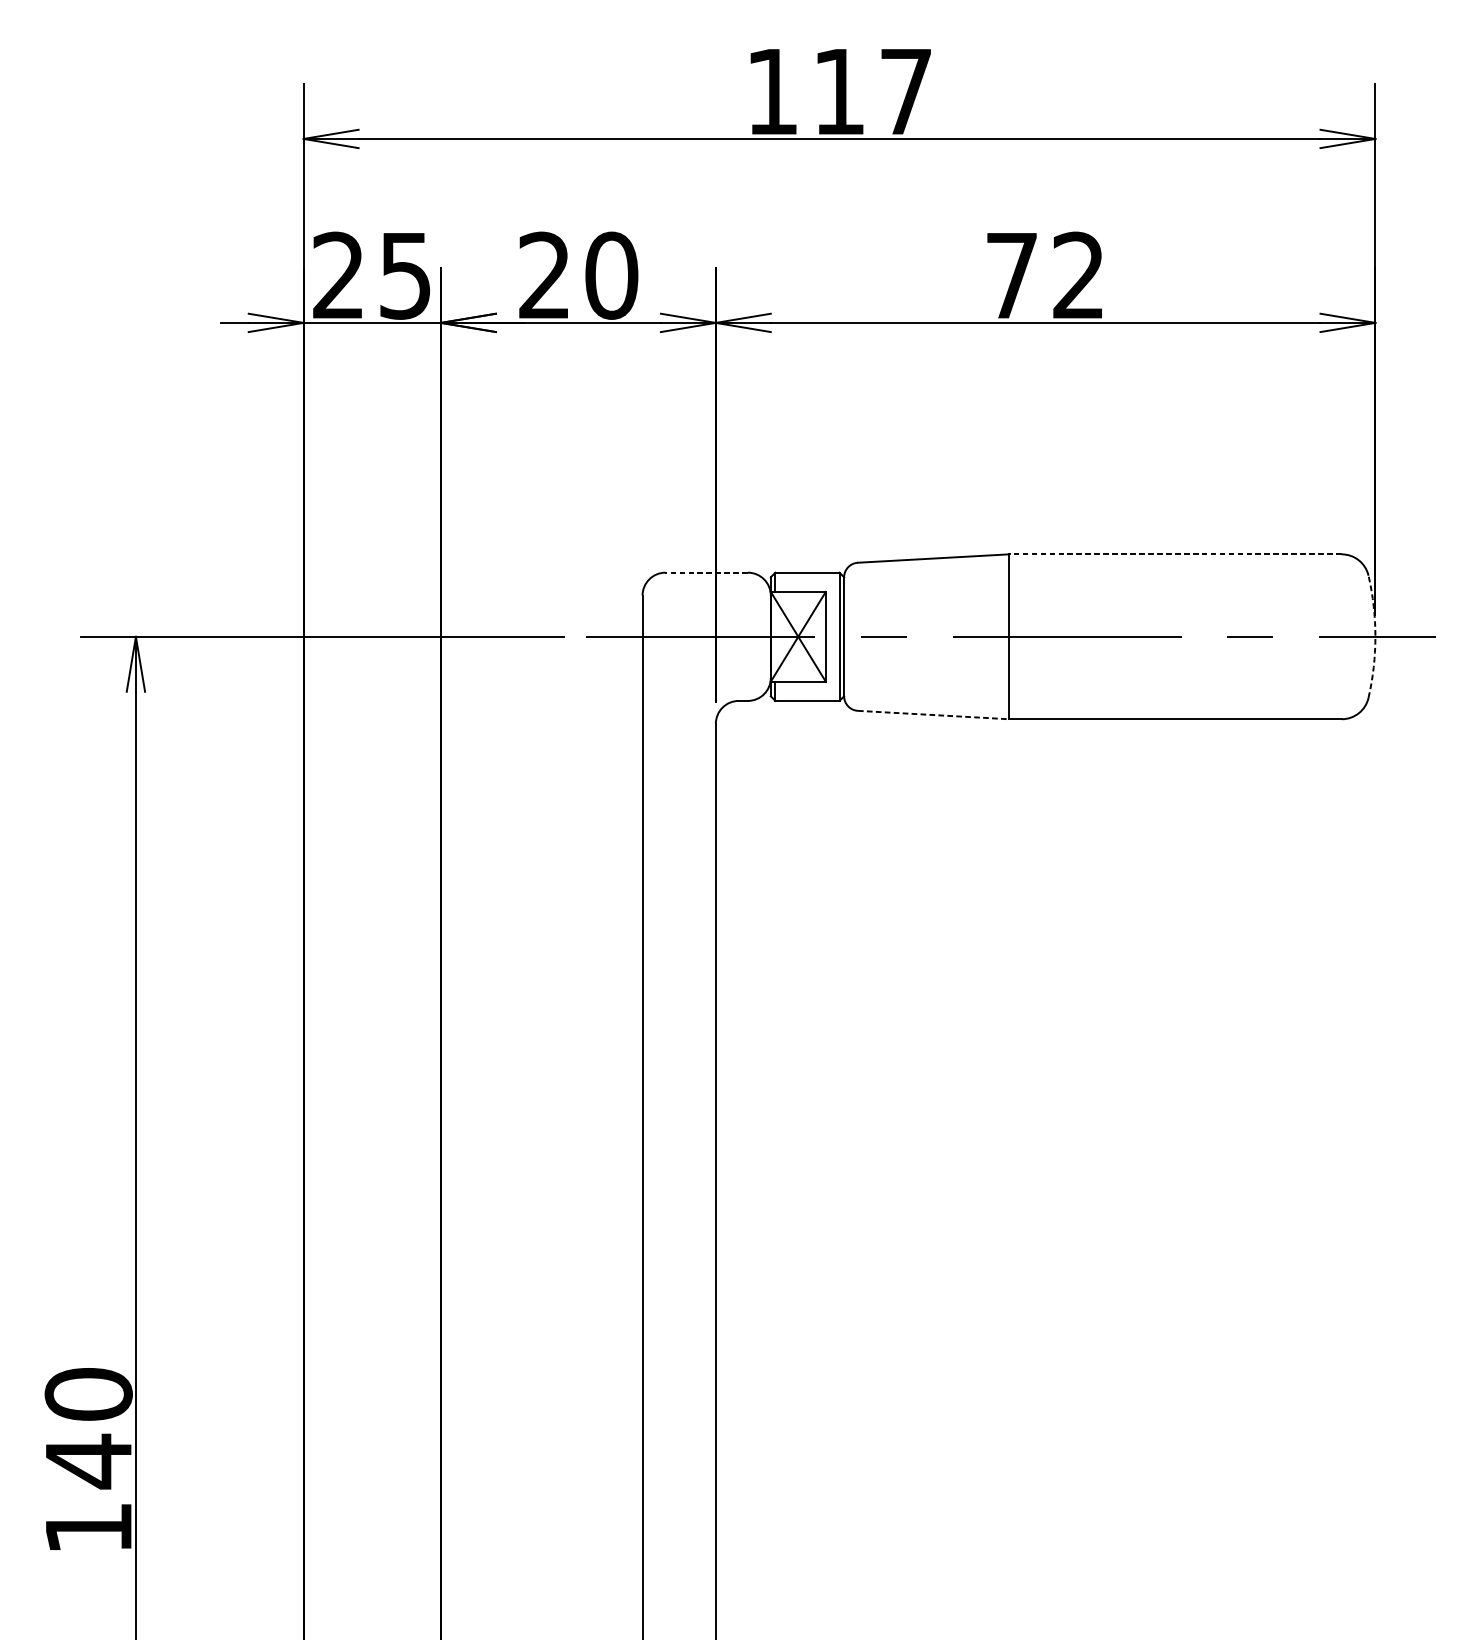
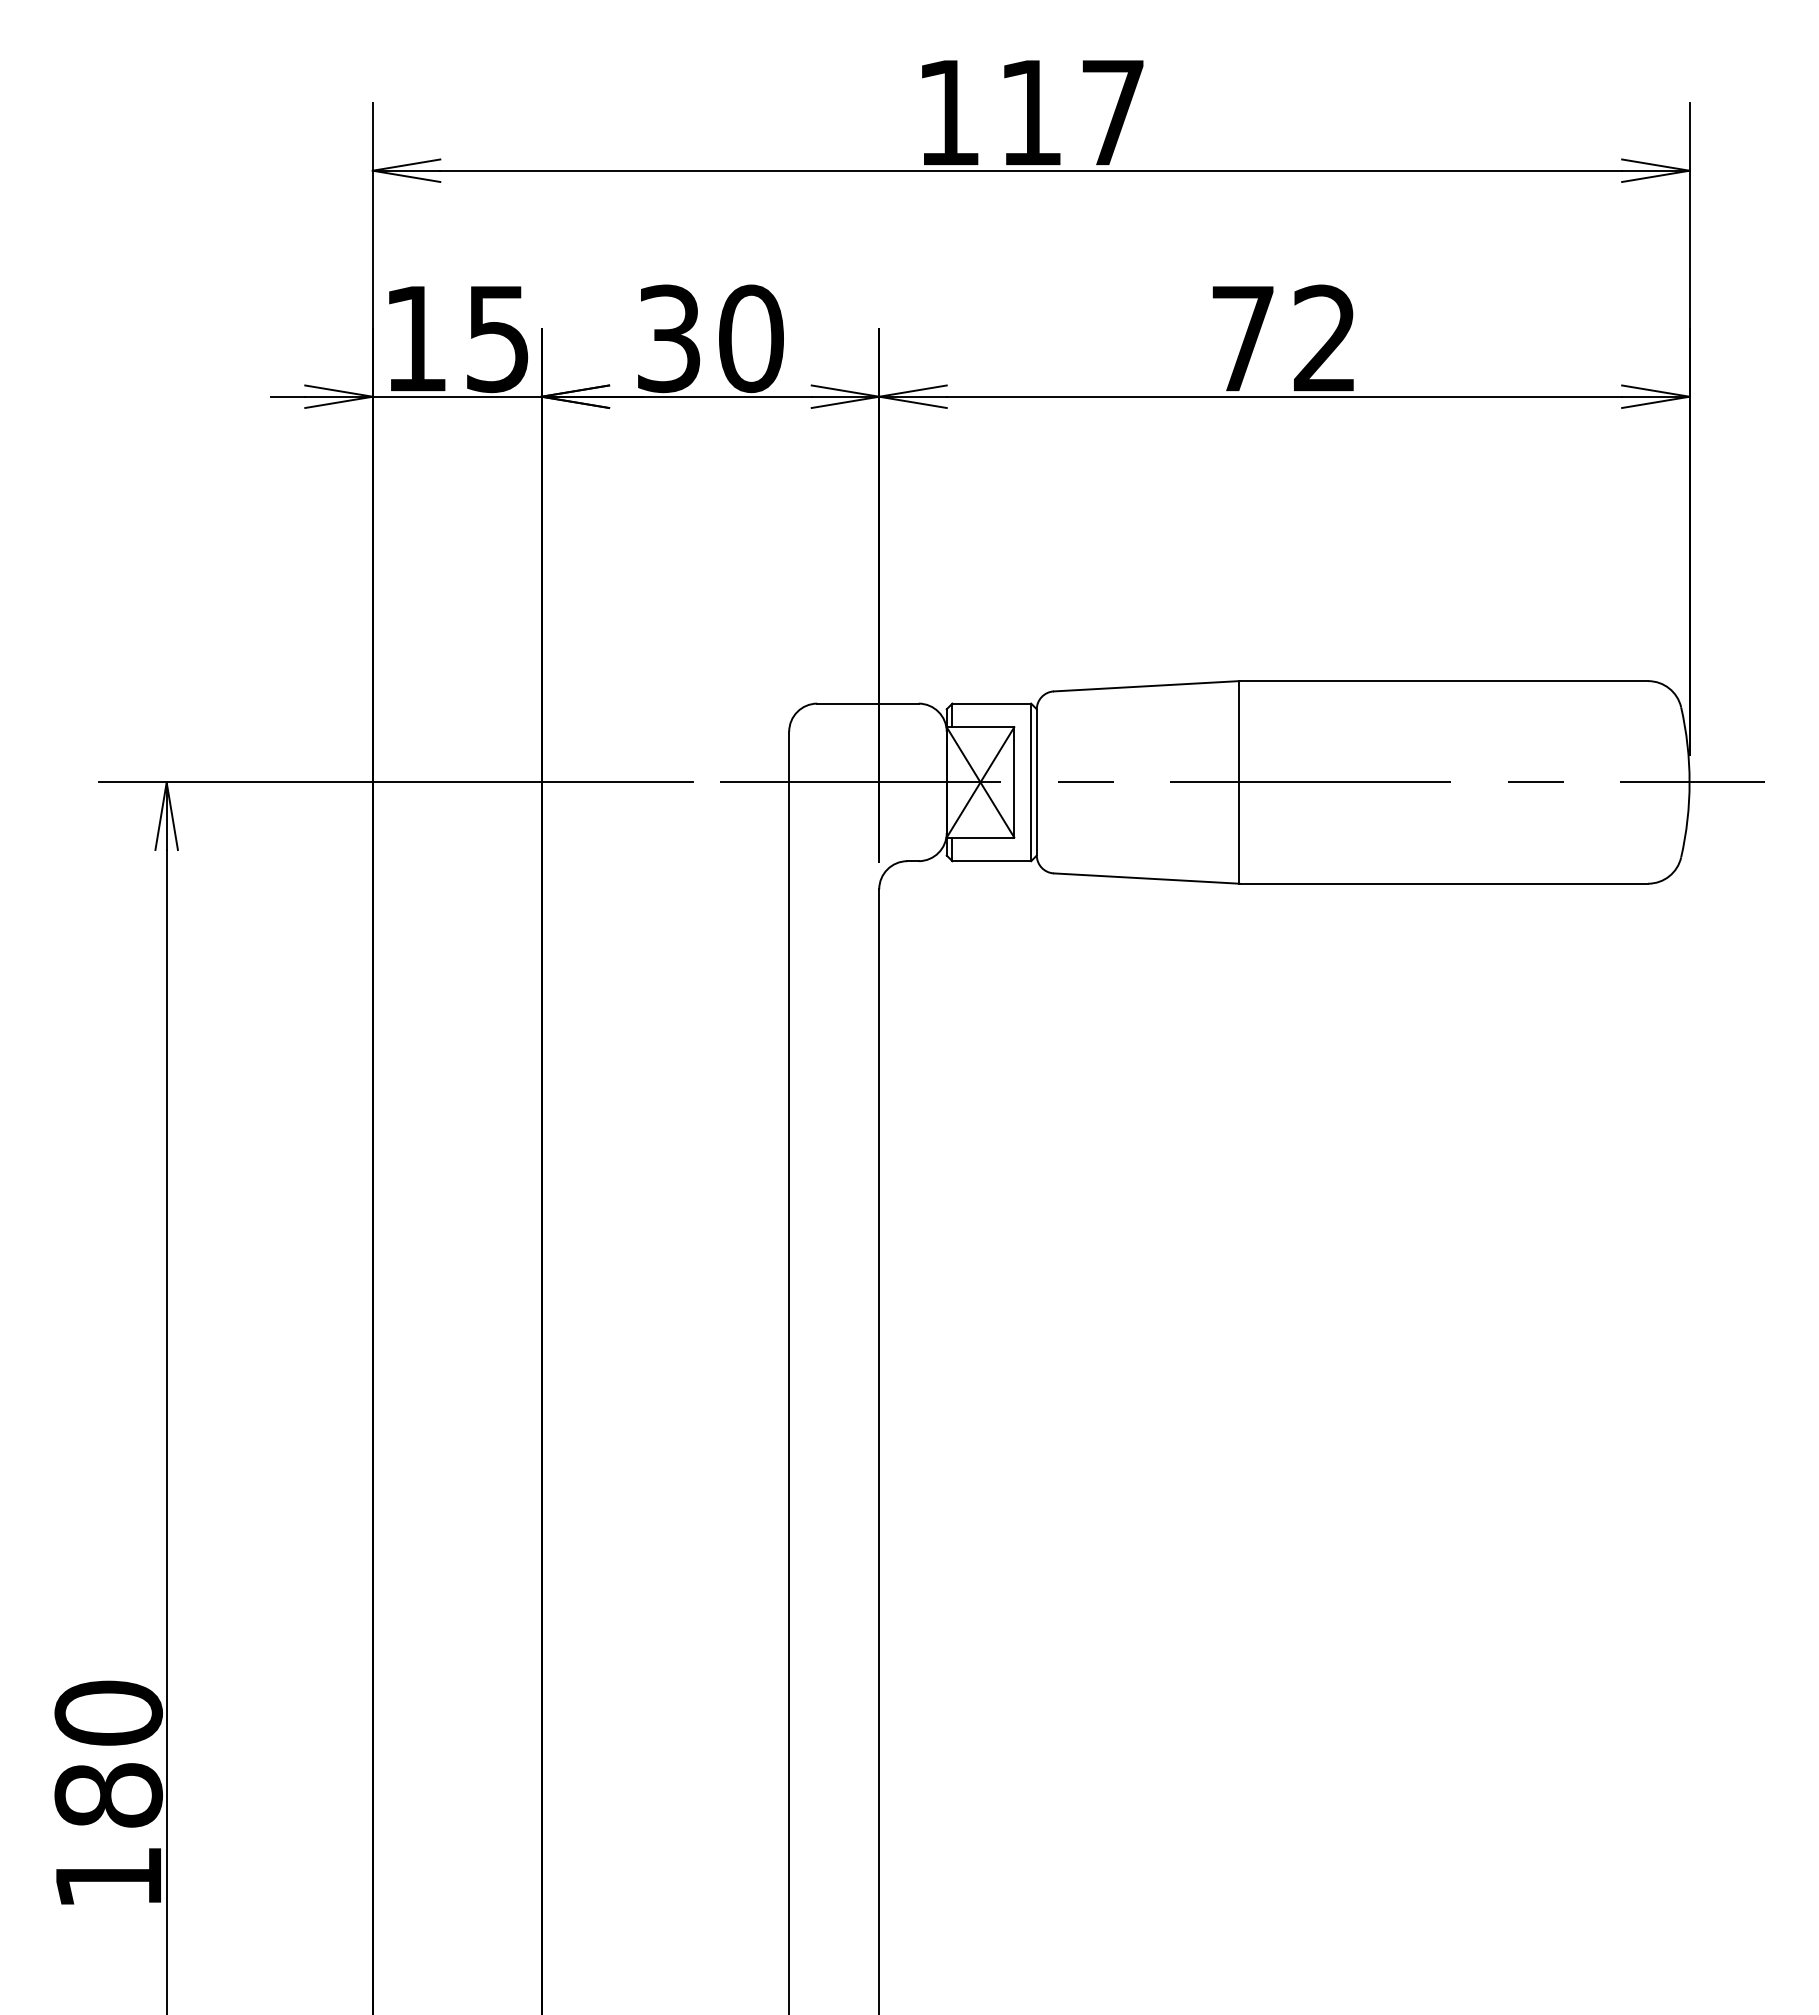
text: (337, 274) -> (414, 337), 25 -> 15
text: (544, 275) -> (668, 338), 20 -> 30
line: (1175, 554) -> (1443, 681), dashed -> solid
line: (706, 572) -> (867, 703), dashed -> solid
arc: (1375, 636) -> (1689, 782), dashed -> solid
line: (933, 715) -> (1146, 878), dashed -> solid
text: (88, 1461) -> (108, 1795), 140 -> 180

